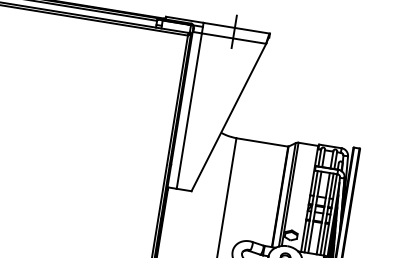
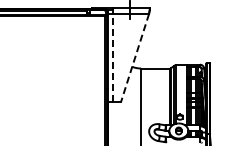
line: (188, 110) -> (112, 57), solid -> dashed
line: (227, 118) -> (134, 58), solid -> dashed

